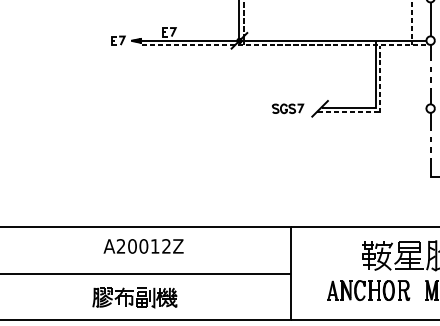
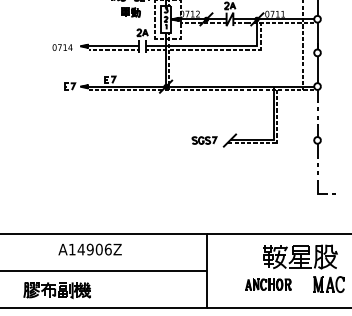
text: (142, 246) -> (89, 249), A20012Z -> A14906Z
part: (368, 290) -> (268, 284), size x0.7
part: (133, 298) -> (56, 290), moved

